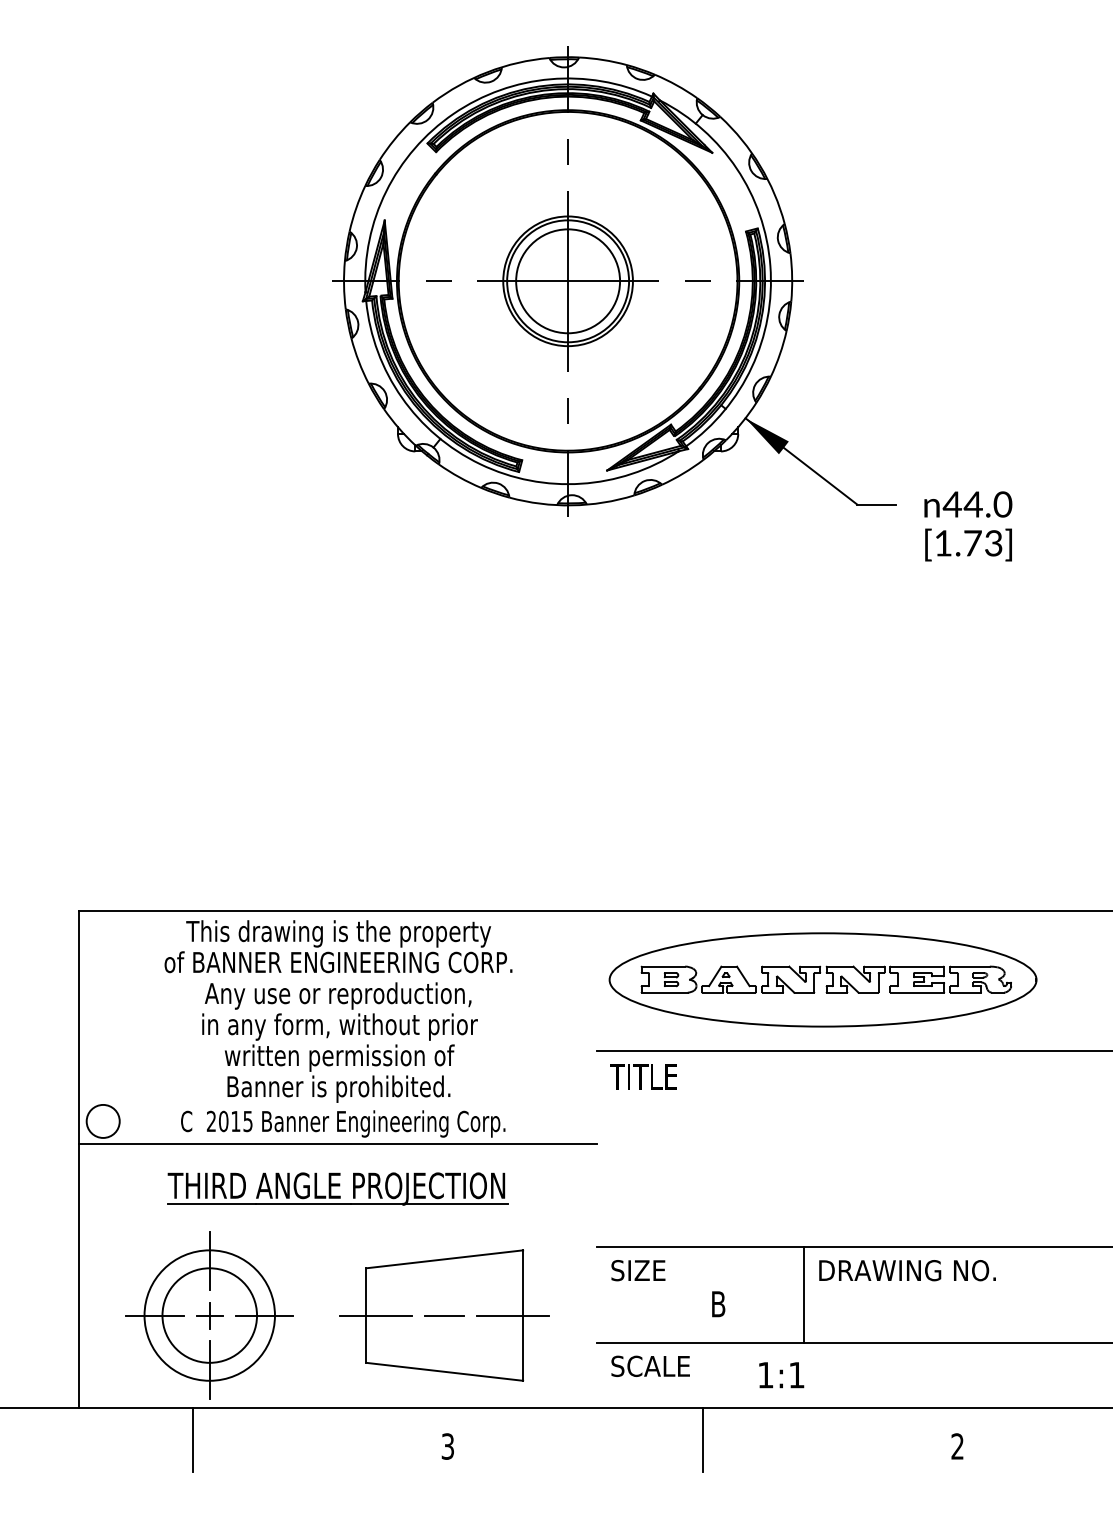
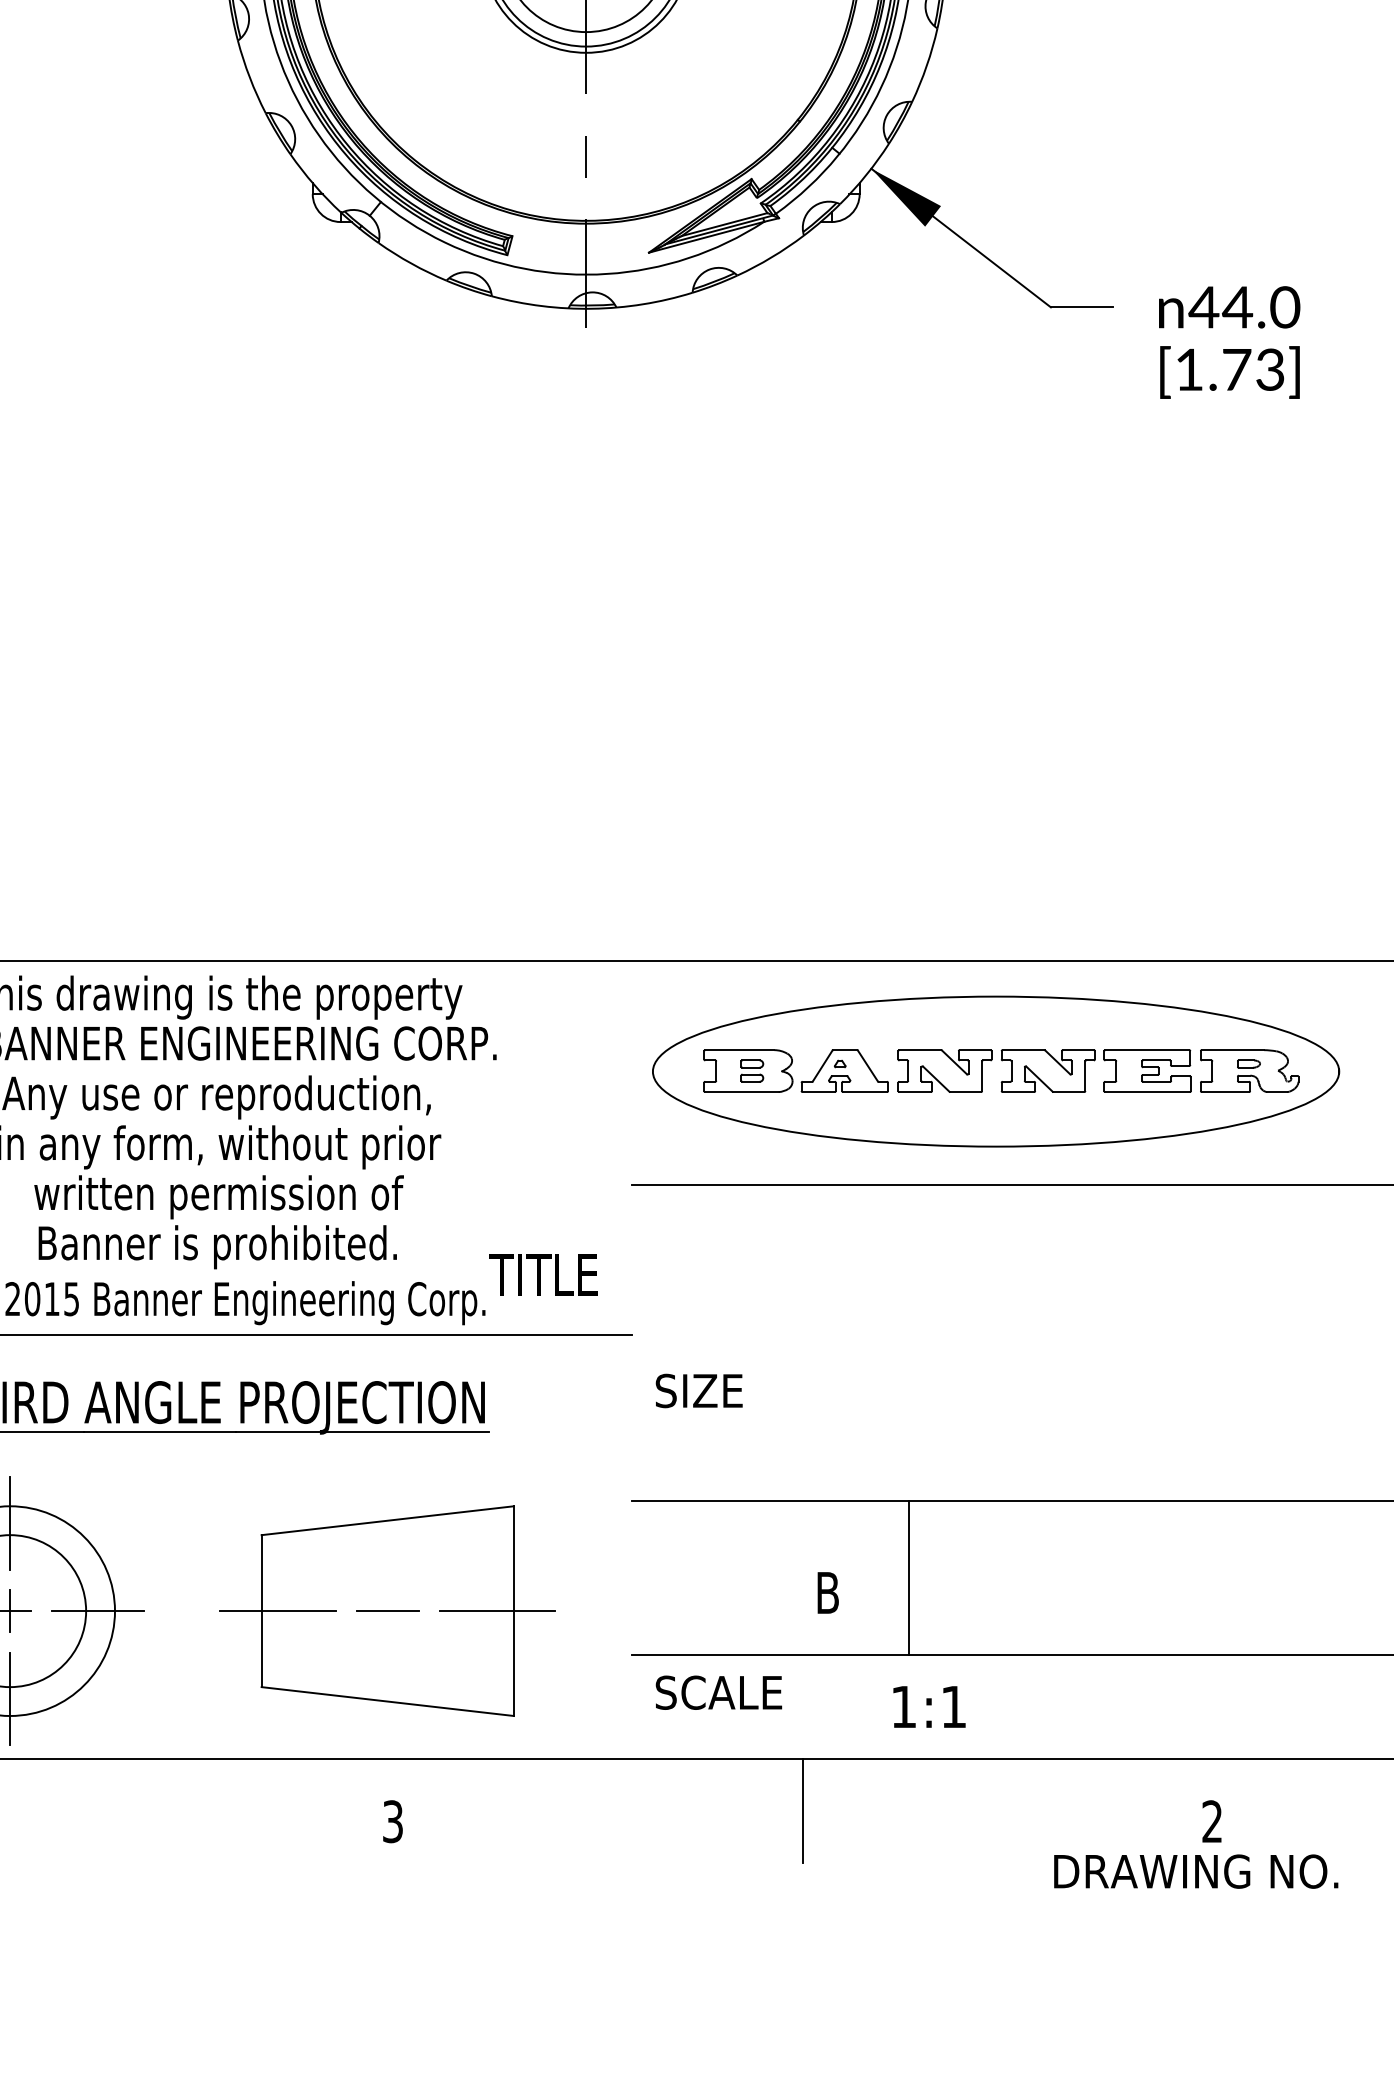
text: (643, 1076) -> (543, 1275), moved
text: (638, 1270) -> (699, 1390), moved
text: (907, 1270) -> (1196, 1871), moved
line: (803, 1295) -> (908, 1578), moved

